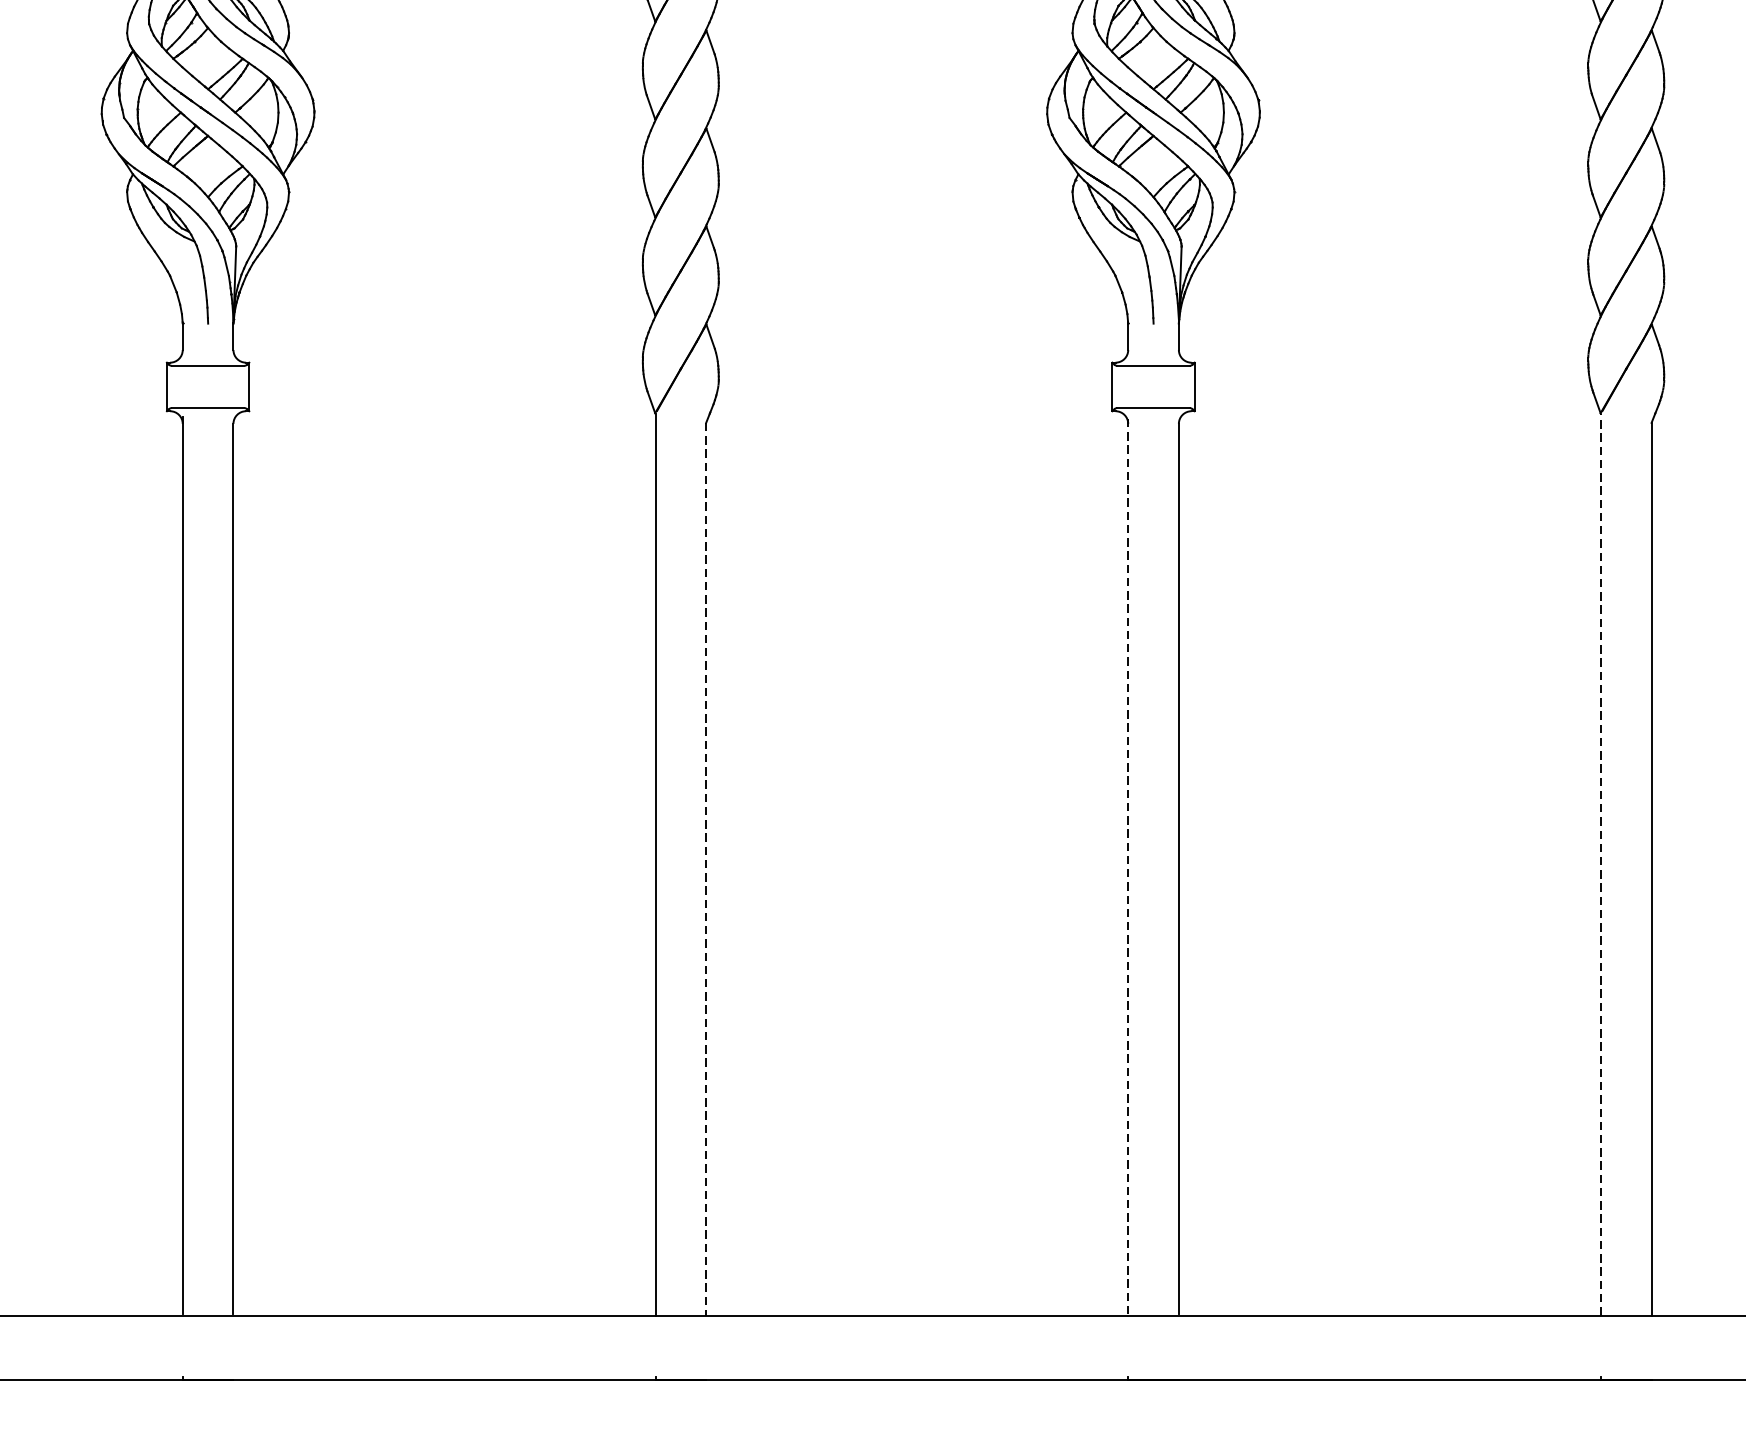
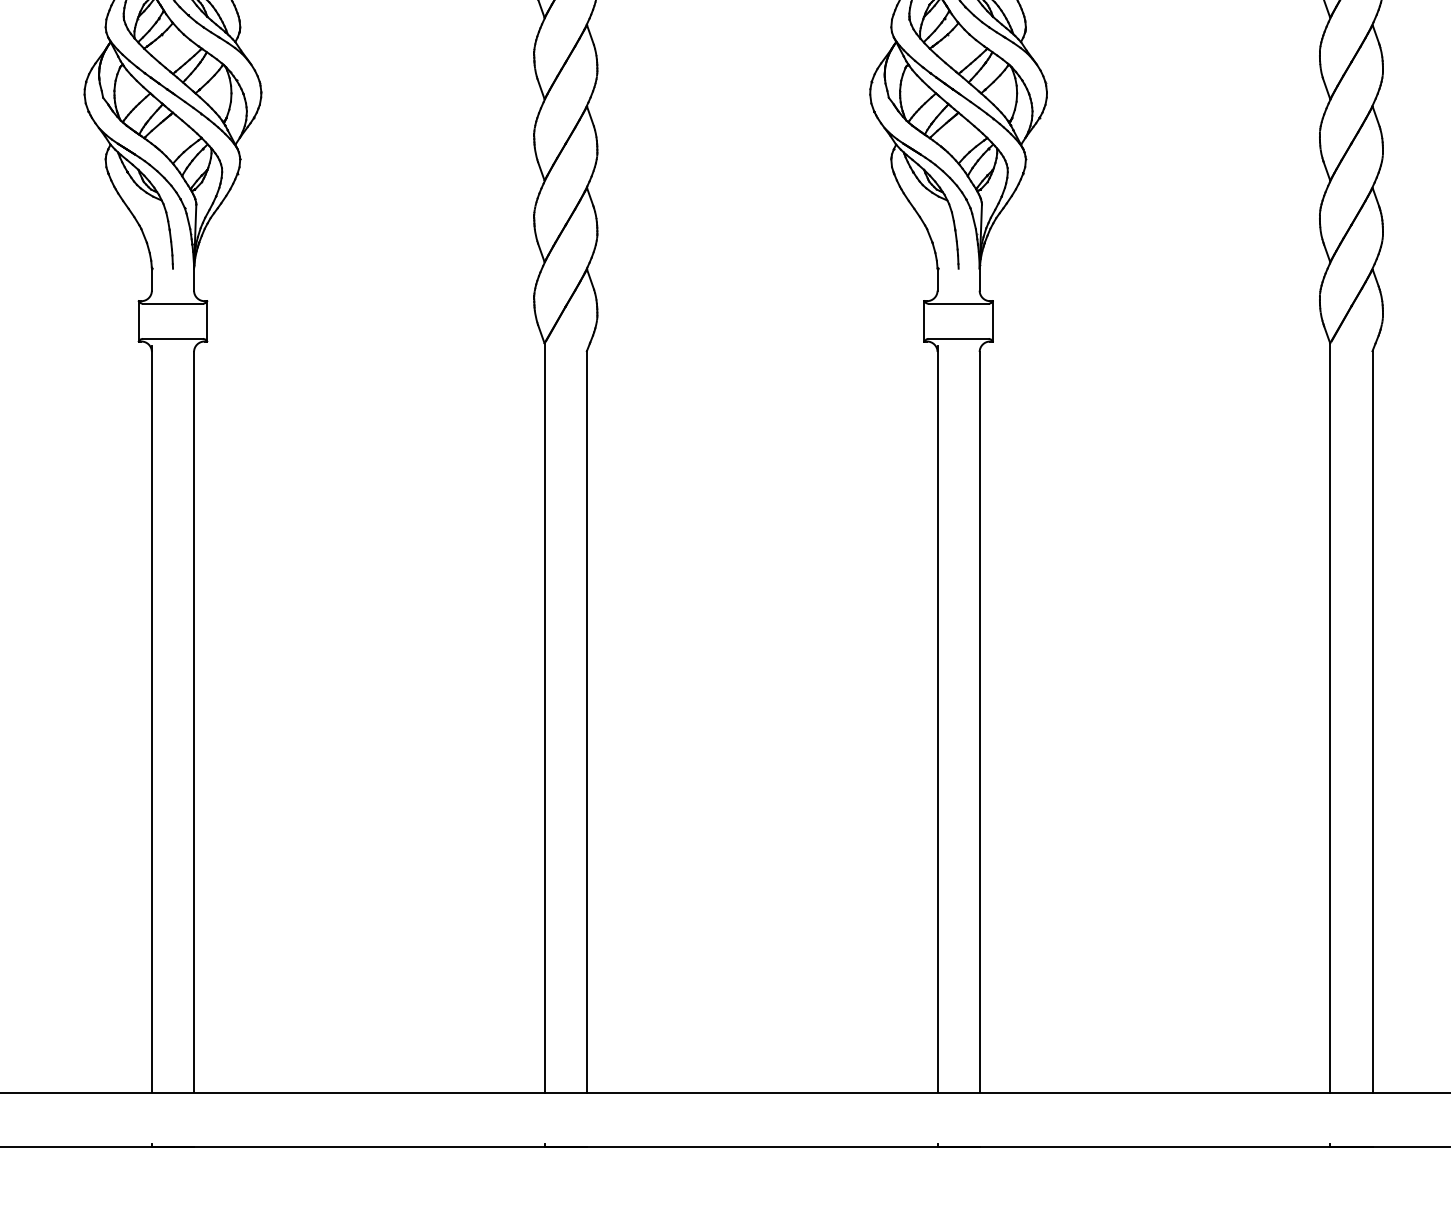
line: (1601, 864) -> (1330, 718), dashed -> solid
line: (1128, 866) -> (937, 719), dashed -> solid
line: (705, 869) -> (586, 722), dashed -> solid

